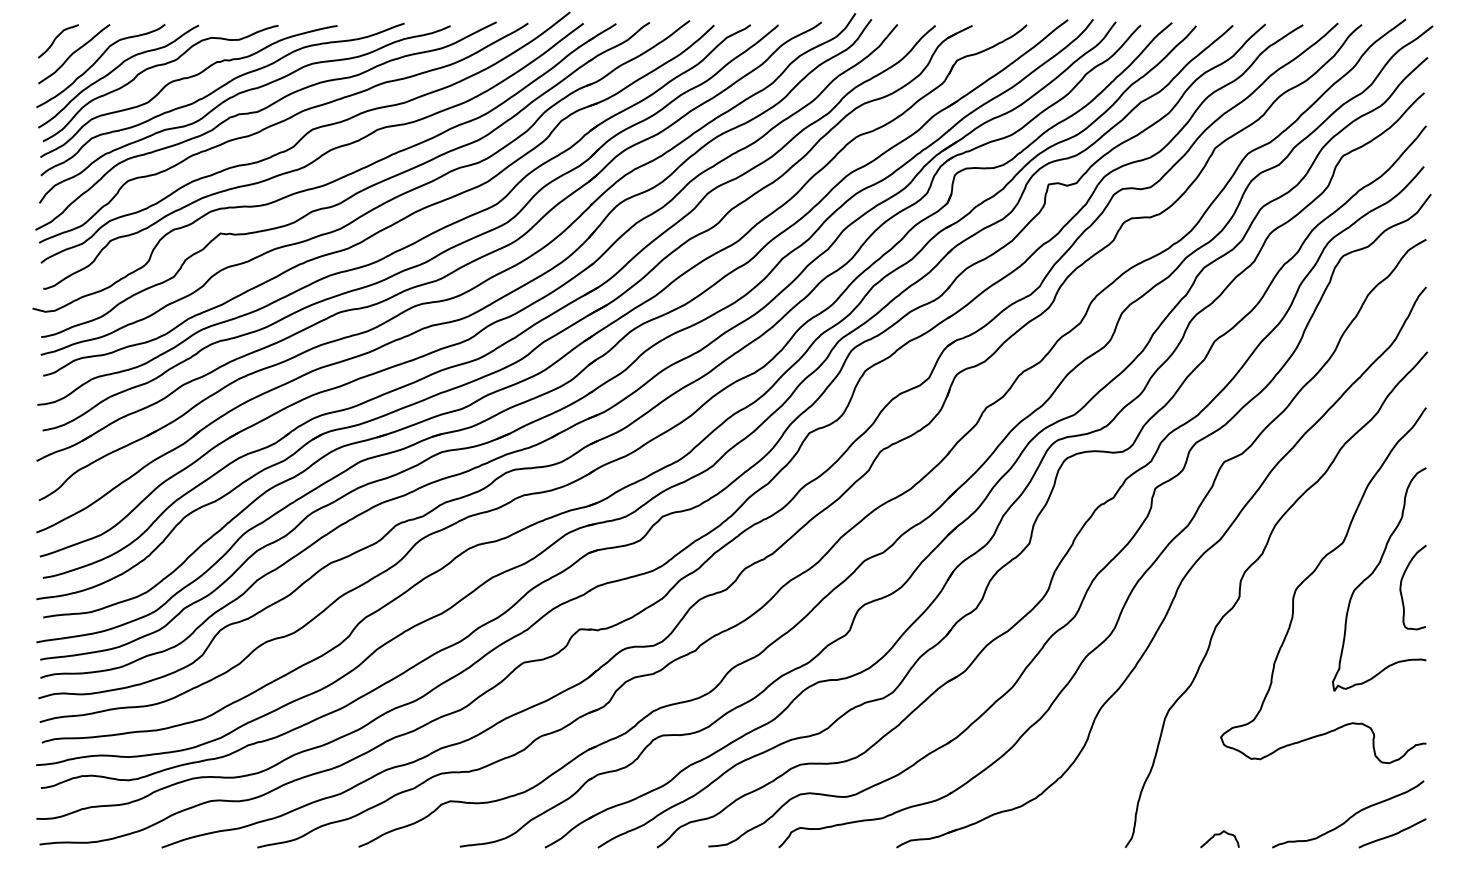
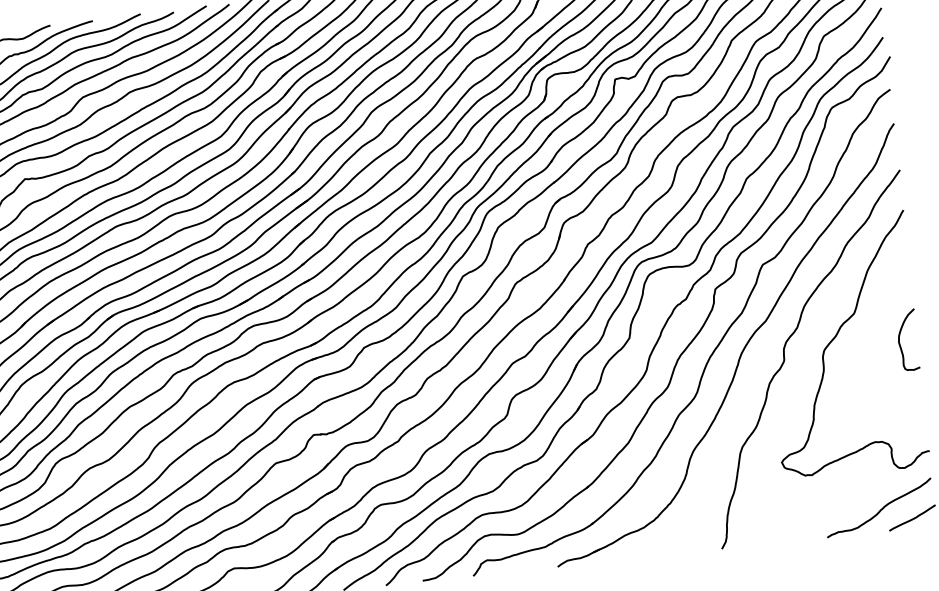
curve: (1373, 573) -> (878, 333), removed
curve: (1219, 835) -> (788, 533), removed

